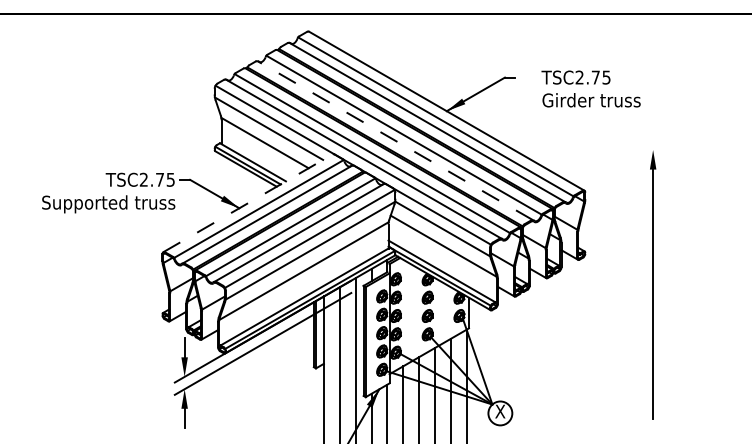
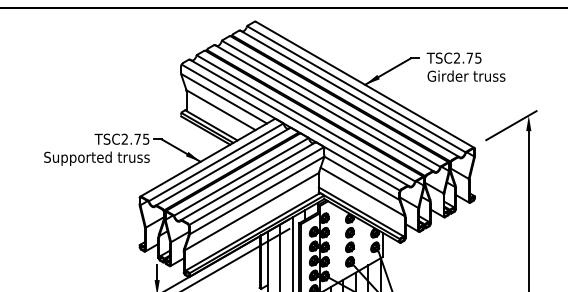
text: (590, 88) -> (465, 66), moved
line: (395, 140) -> (324, 108), dashed -> solid
line: (630, 162) -> (510, 125), added
line: (248, 203) -> (207, 158), dashed -> solid

